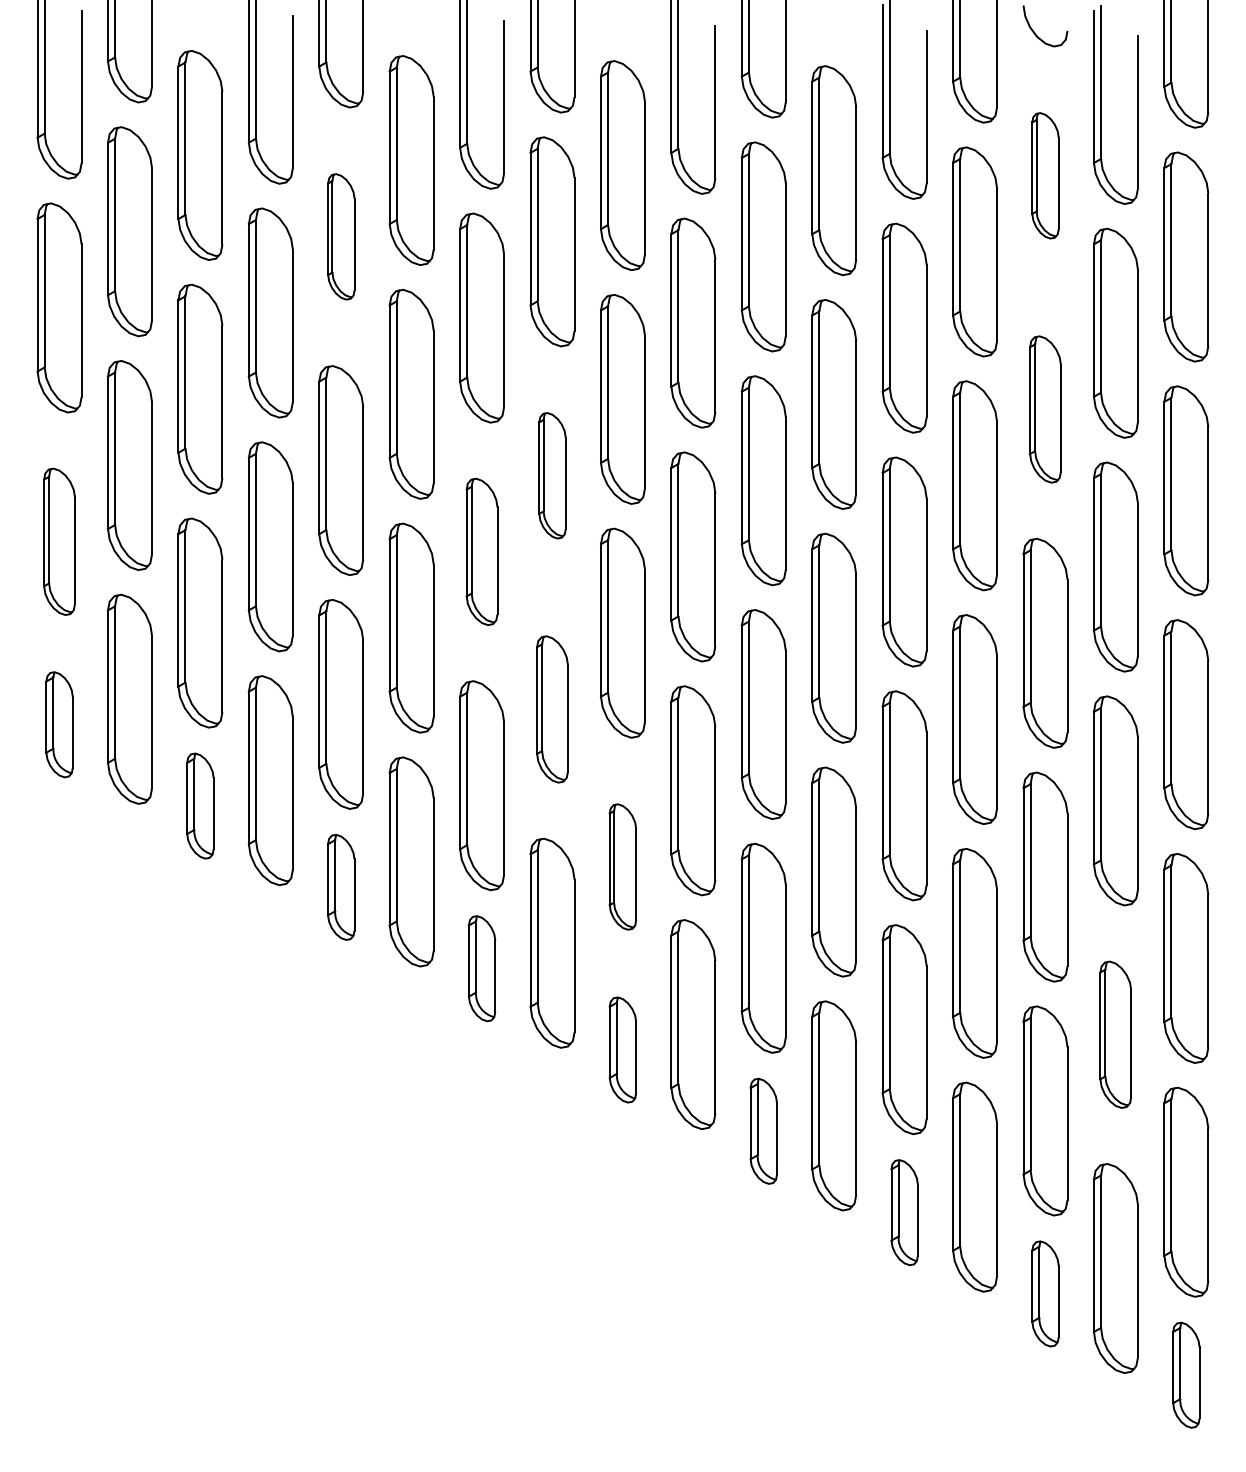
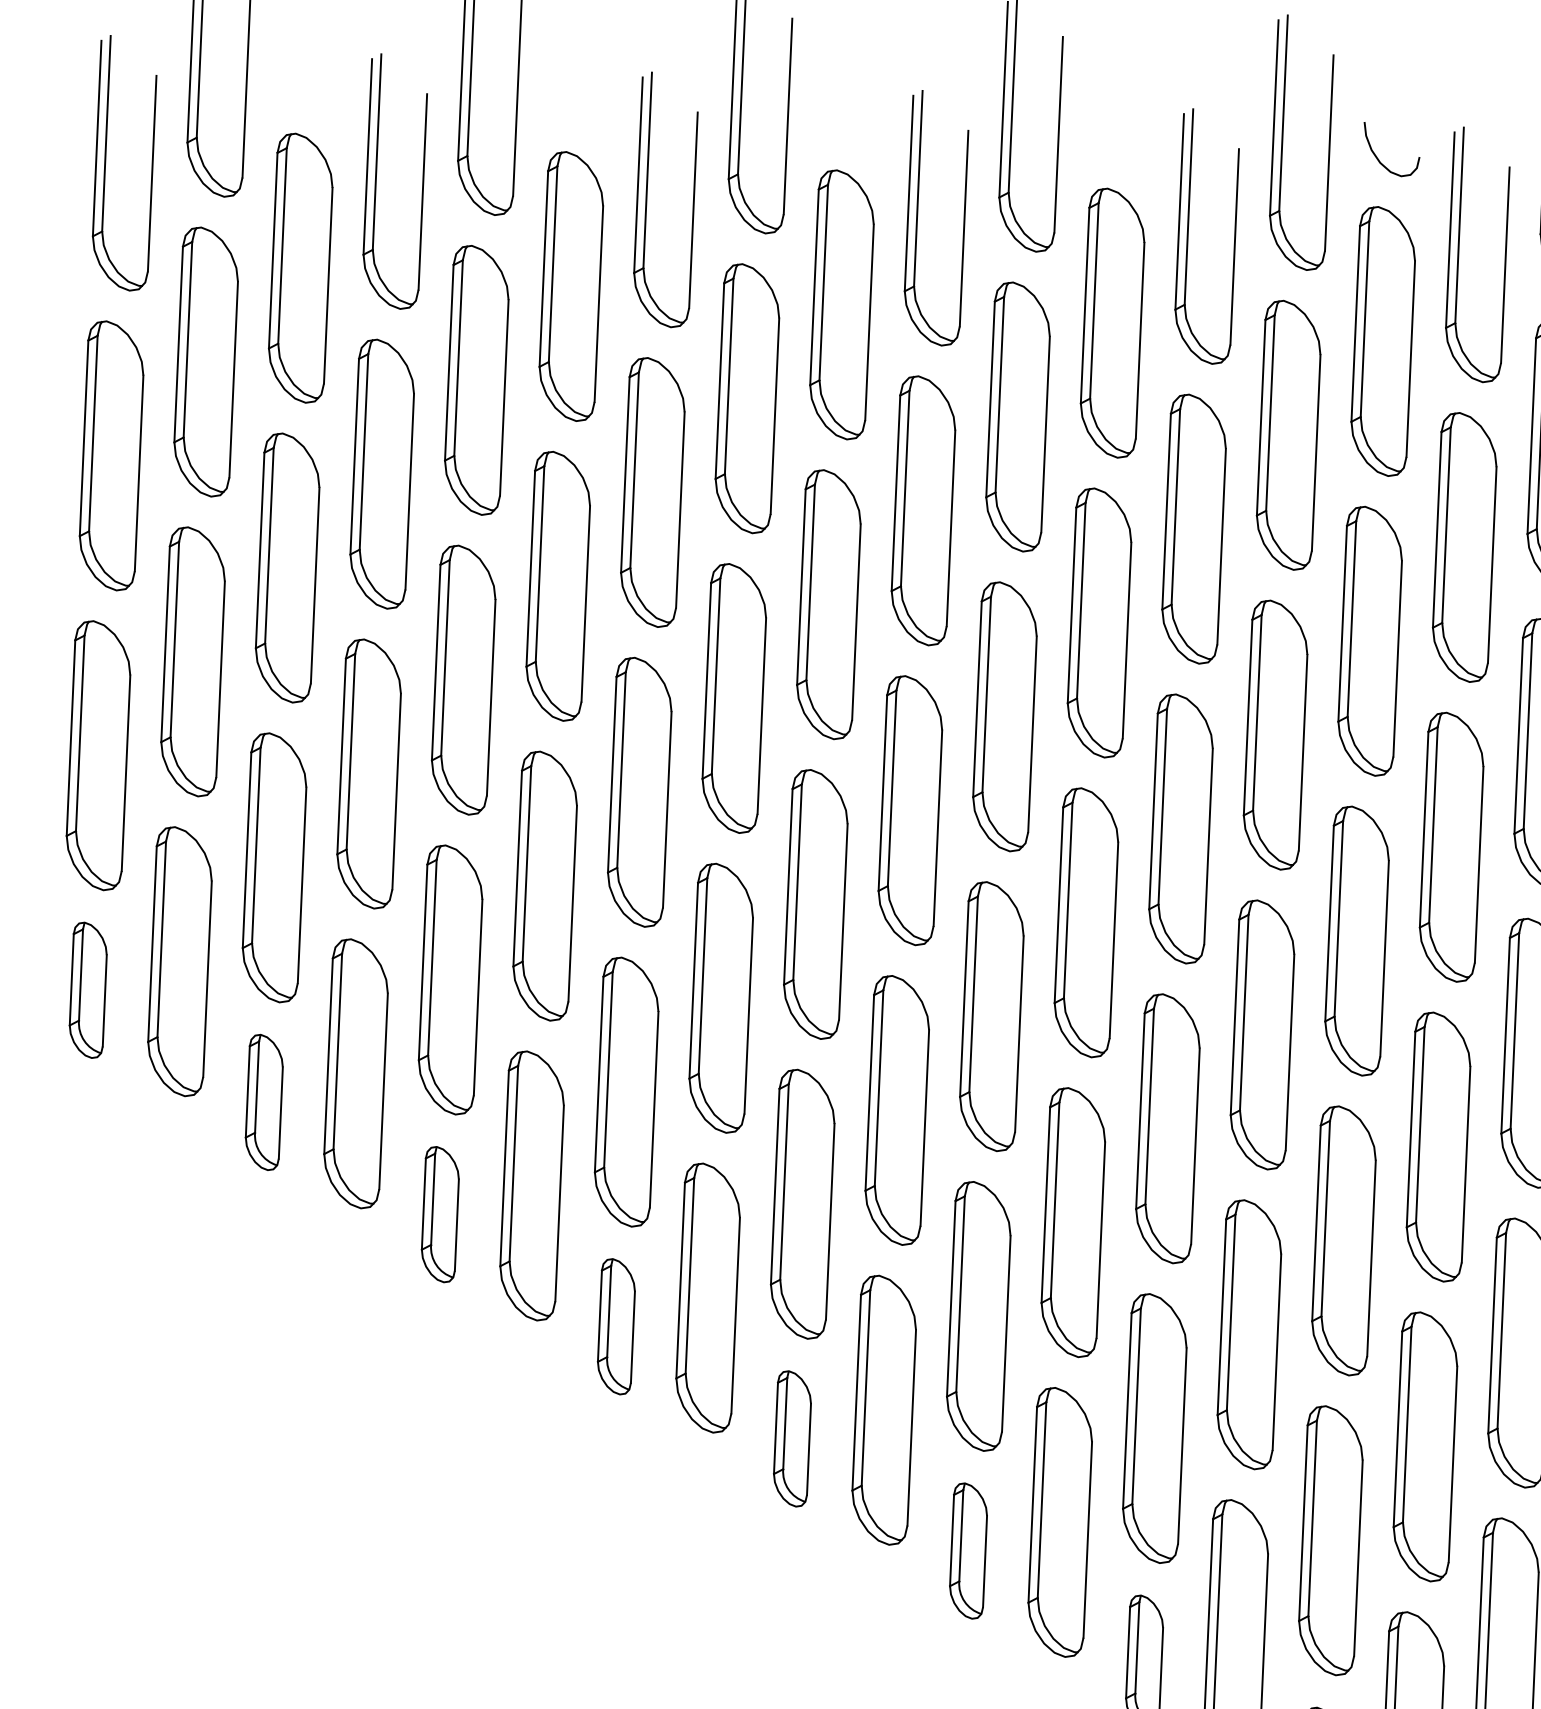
part: (1045, 175) -> (1383, 341), size x1.67
part: (341, 236) -> (477, 380), size x1.67
part: (1045, 409) -> (1370, 641), size x1.43
part: (552, 475) -> (734, 698), size x1.67
part: (59, 541) -> (98, 755), size x1.43
part: (481, 551) -> (638, 791), size x1.43
part: (552, 709) -> (721, 998), size x1.43
part: (622, 866) -> (802, 1203), size x1.67
part: (1115, 1034) -> (1424, 1446), size x1.43

